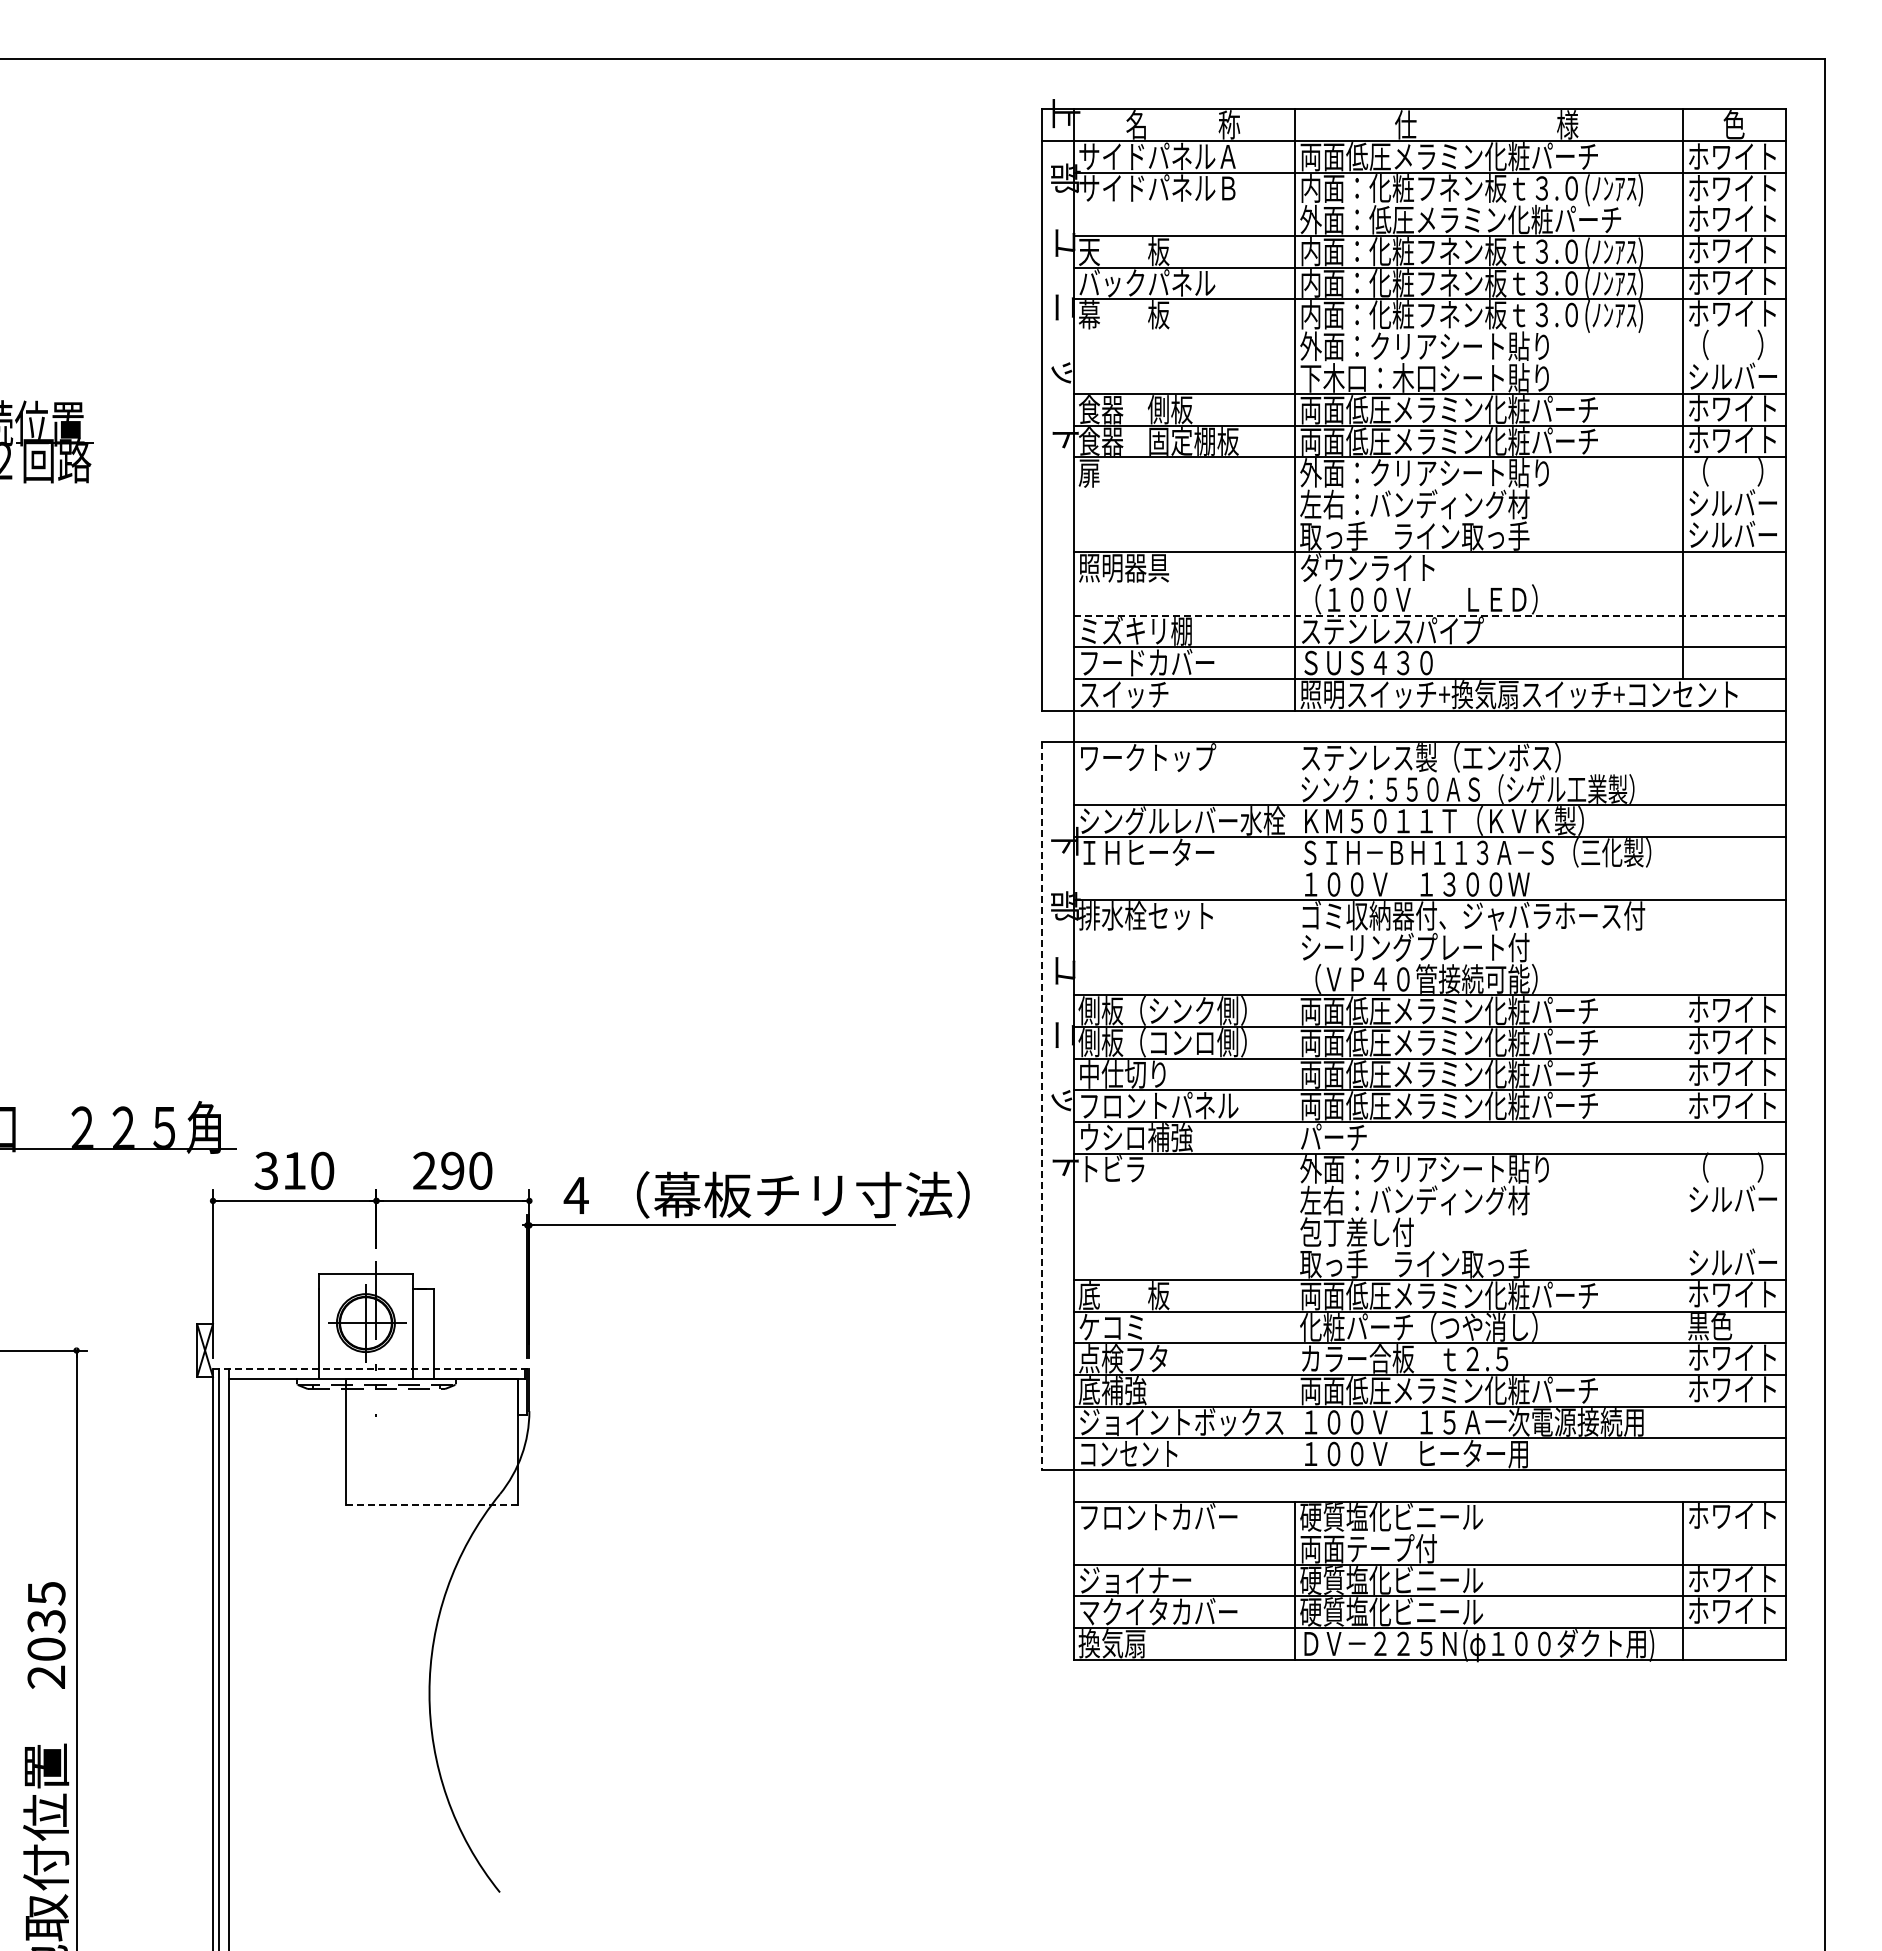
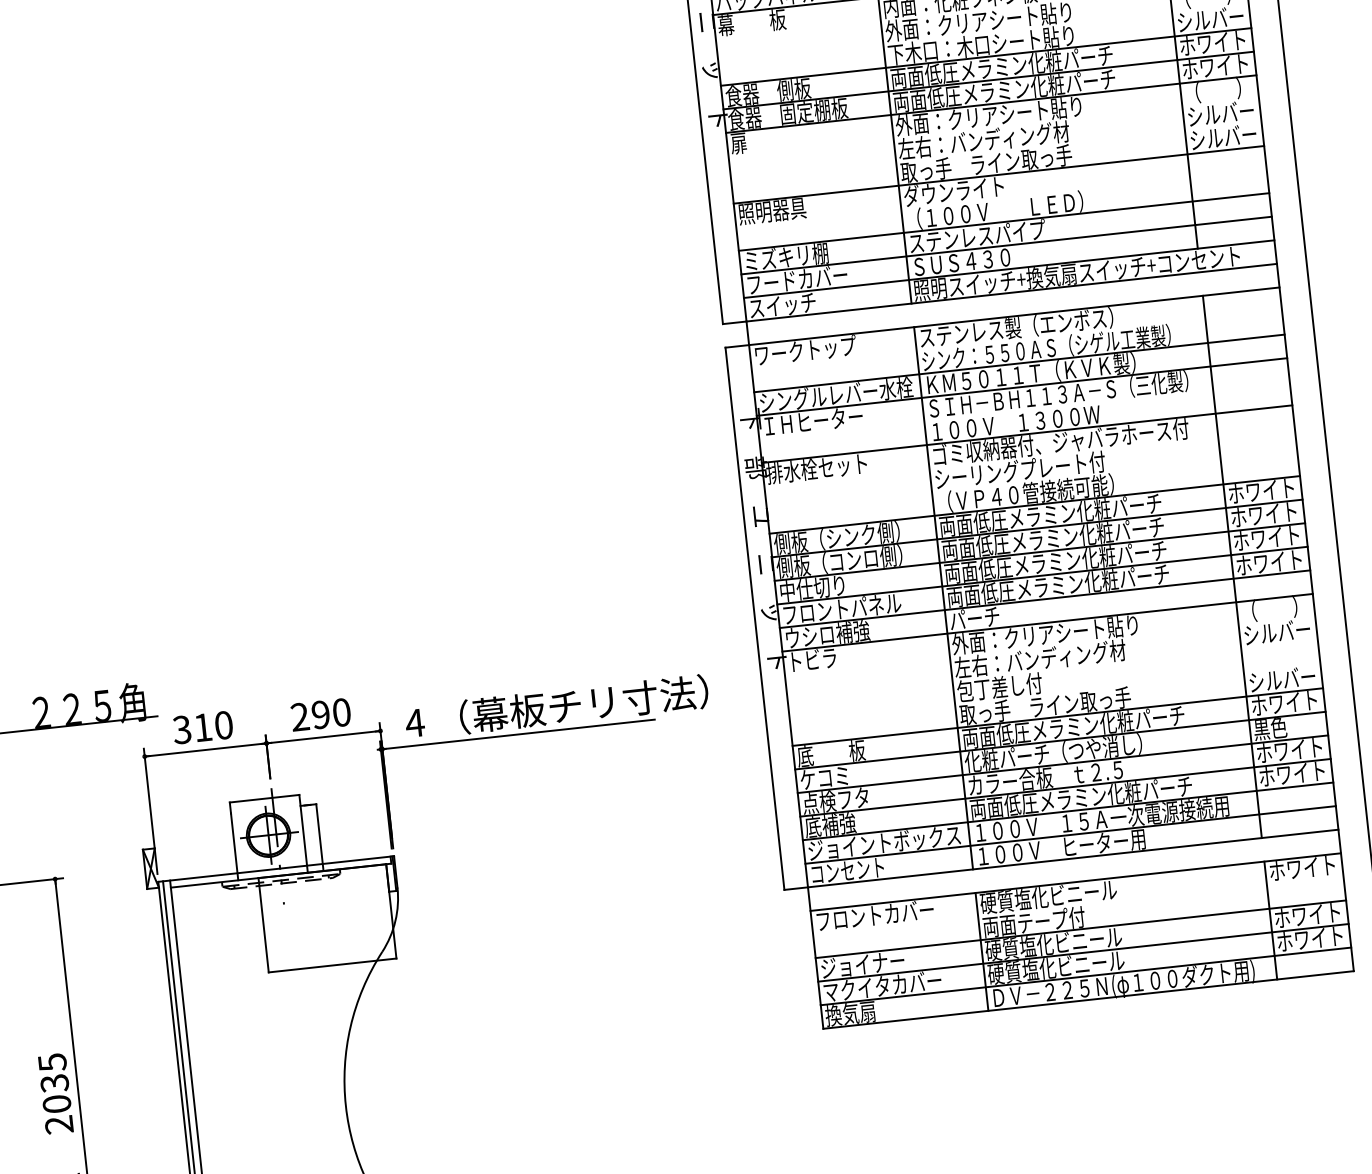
line: (1429, 615) -> (1003, 221), dashed -> solid
line: (1295, 1105) -> (943, 597), added
line: (1683, 1105) -> (1232, 566), added
line: (1042, 1106) -> (755, 619), dashed -> solid
line: (371, 1369) -> (276, 869), dashed -> solid
line: (432, 1505) -> (332, 965), dashed -> solid

